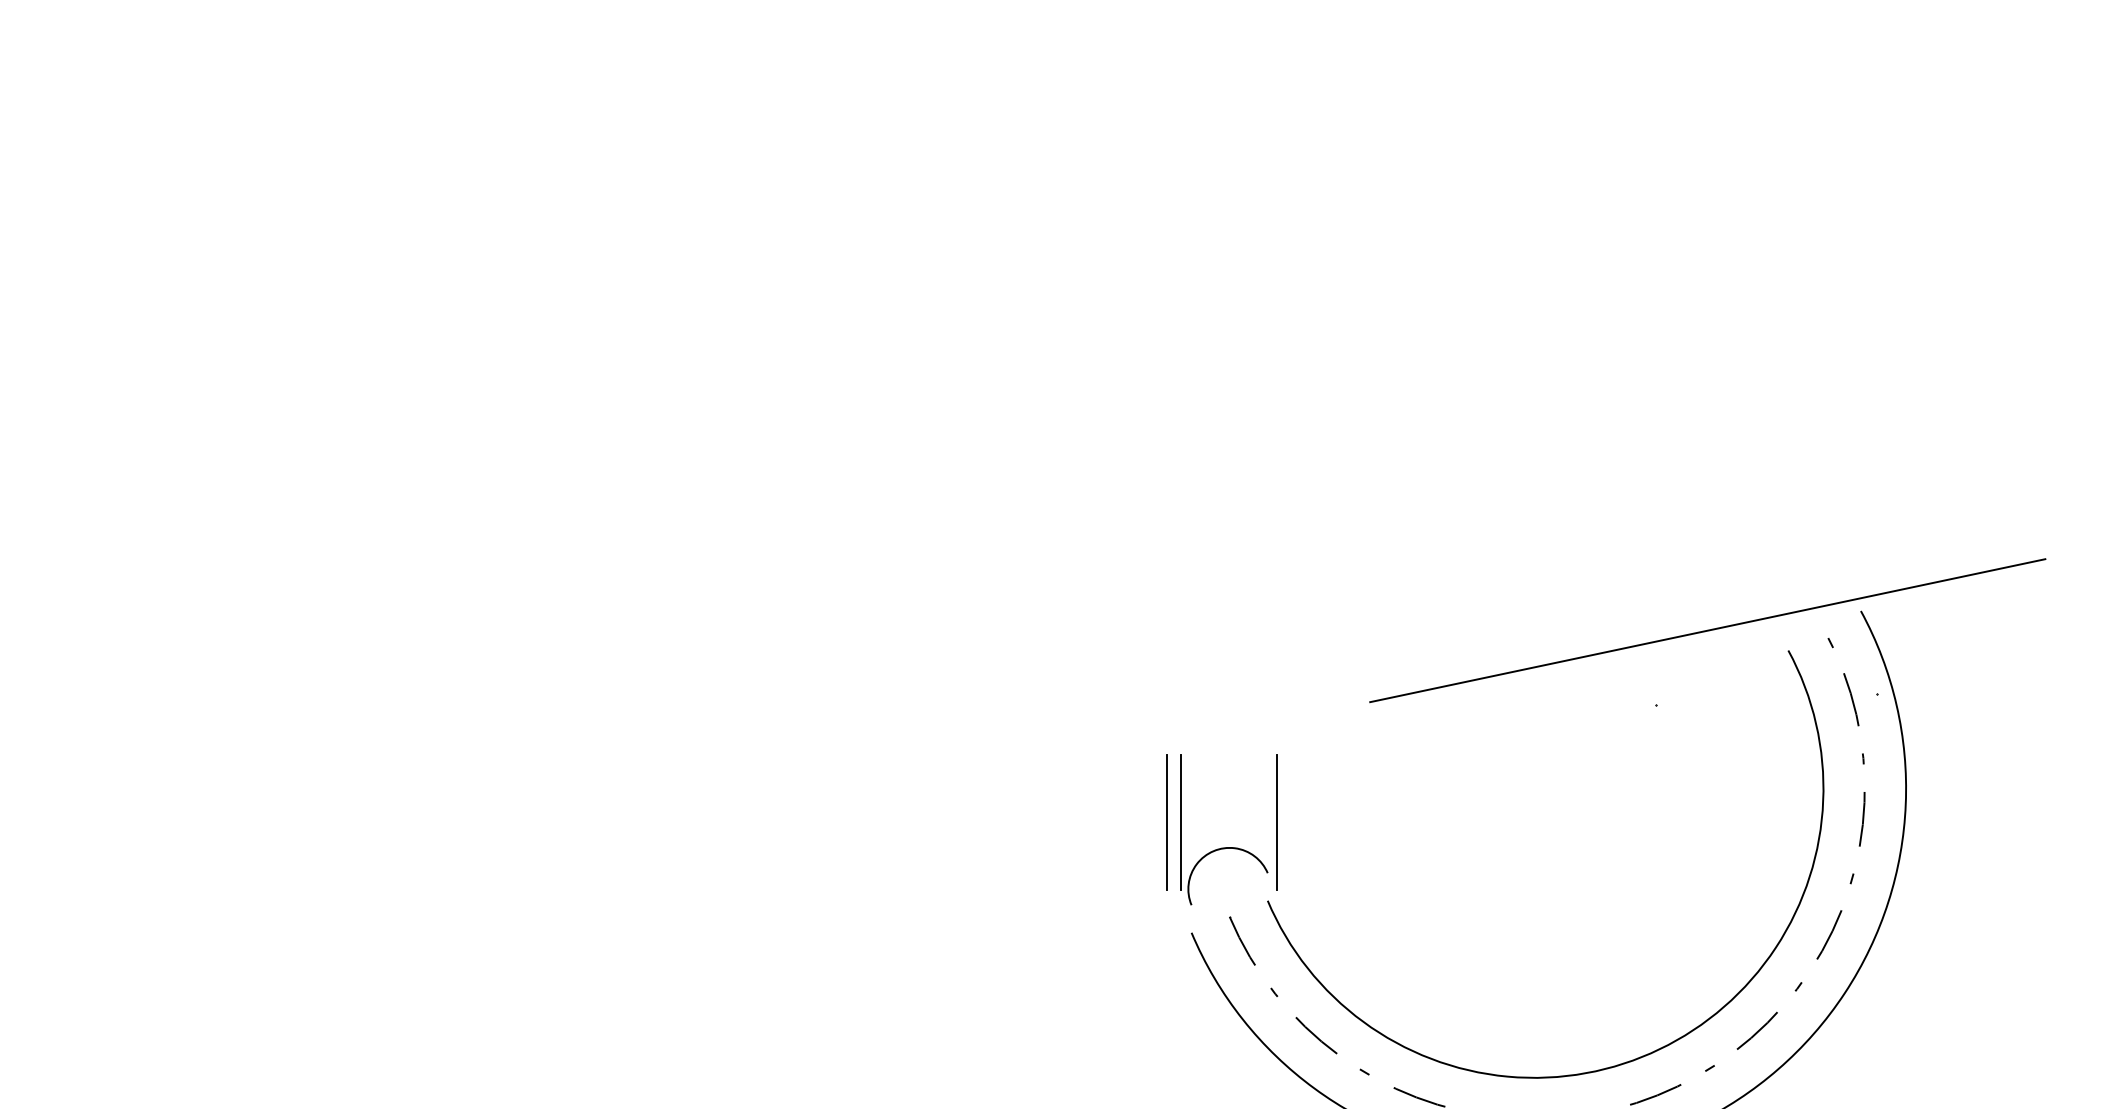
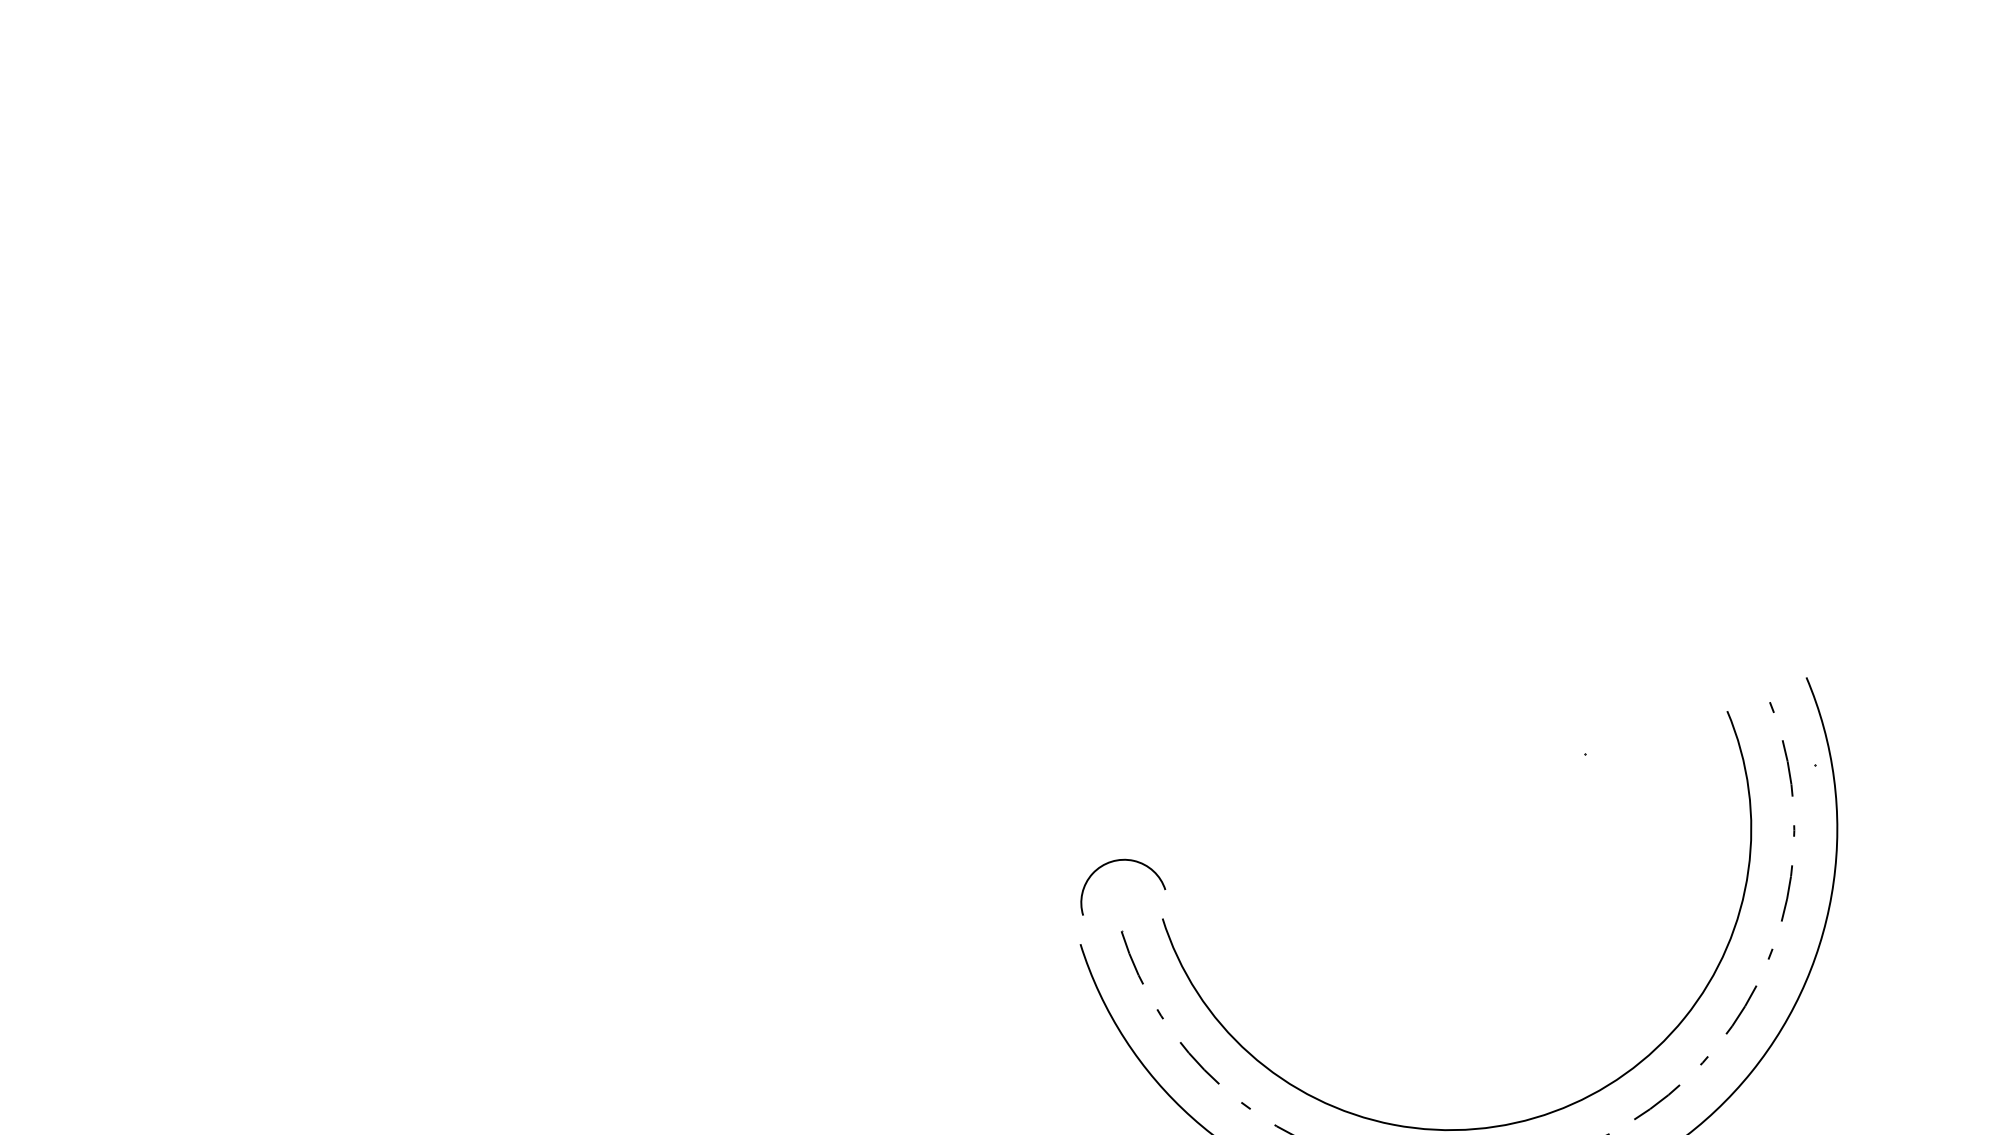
line: (1707, 630) -> (1645, 682), removed
line: (1167, 821) -> (1066, 826), removed
line: (1180, 821) -> (1080, 827), removed
line: (1277, 821) -> (1180, 837), removed

